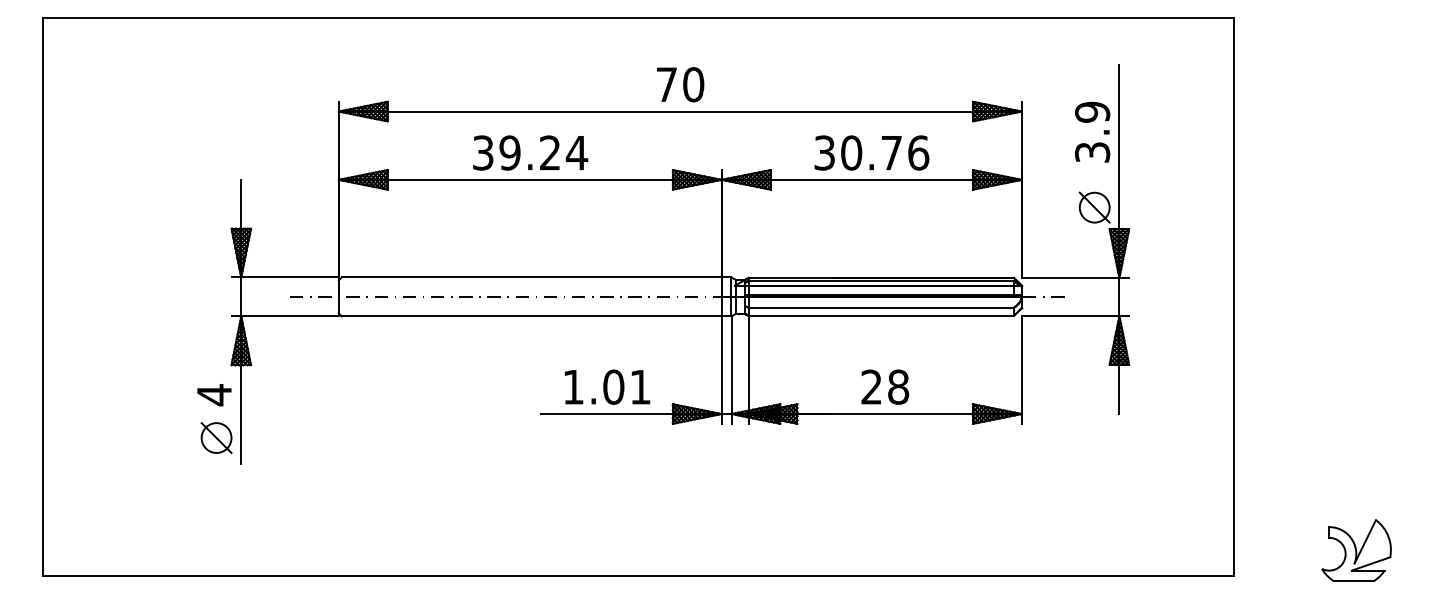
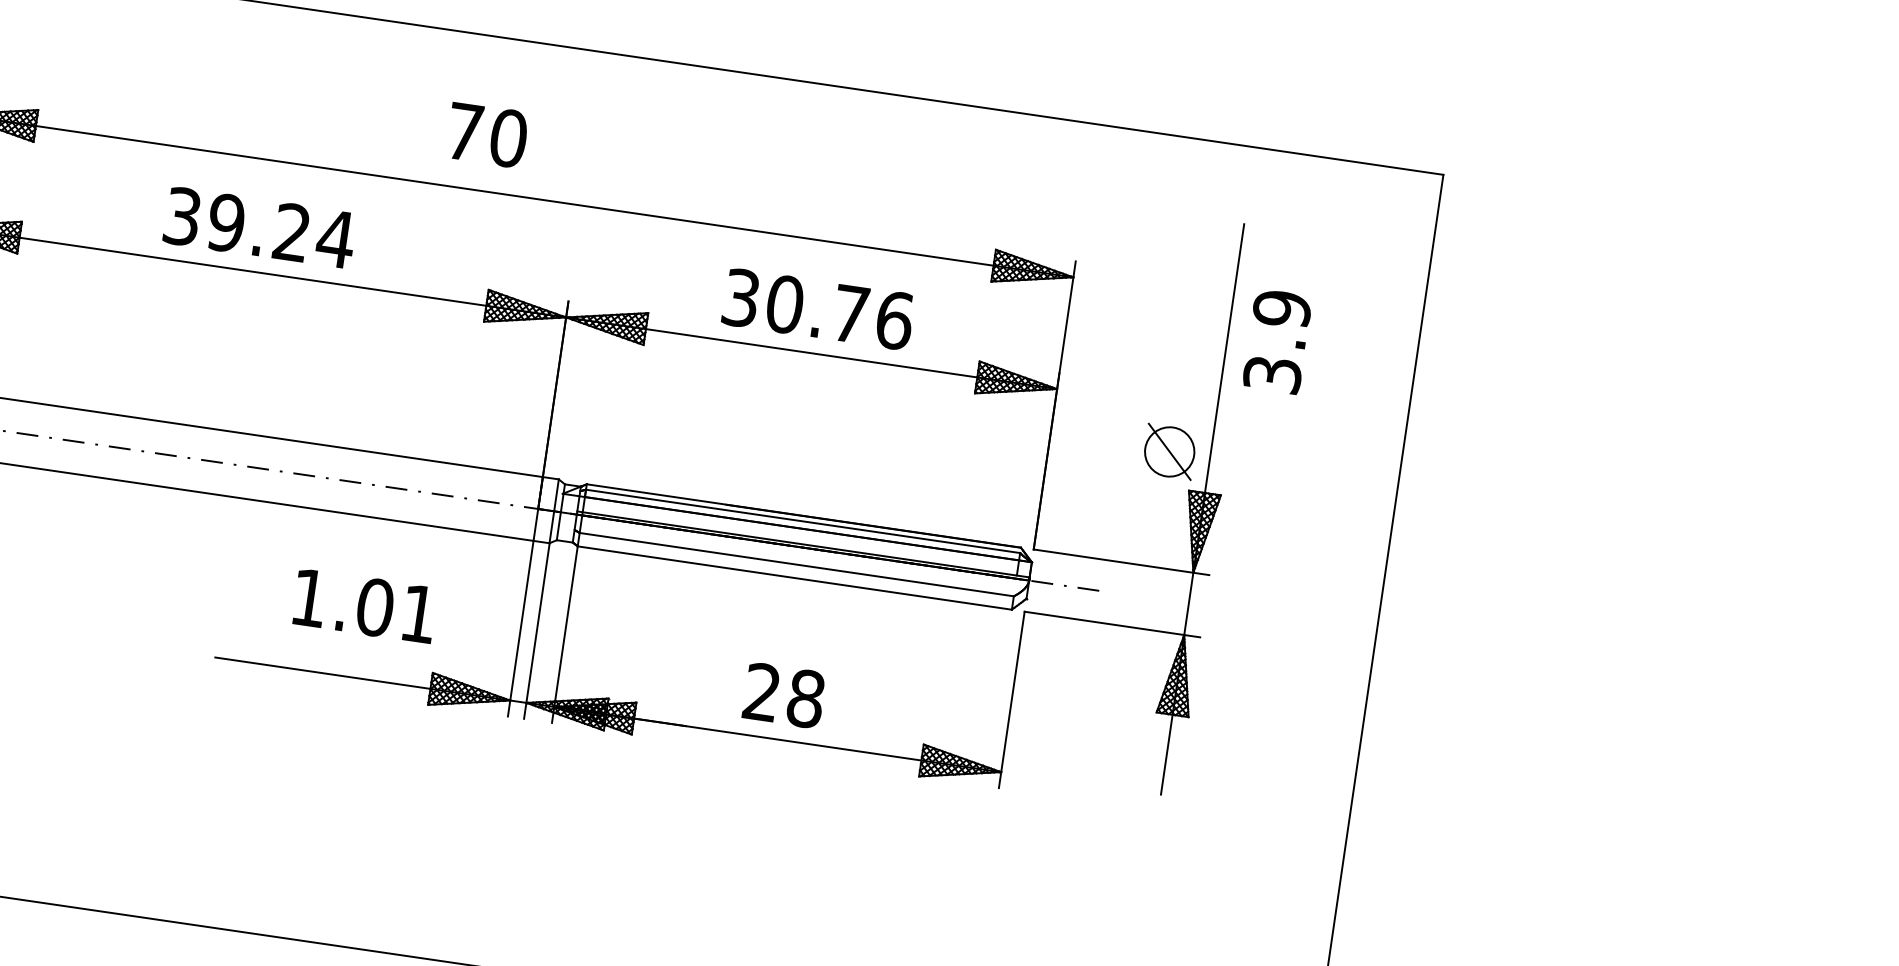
text: (680, 84) -> (487, 134), moved
text: (1092, 131) -> (1277, 340), moved
text: (607, 386) -> (365, 604), moved

